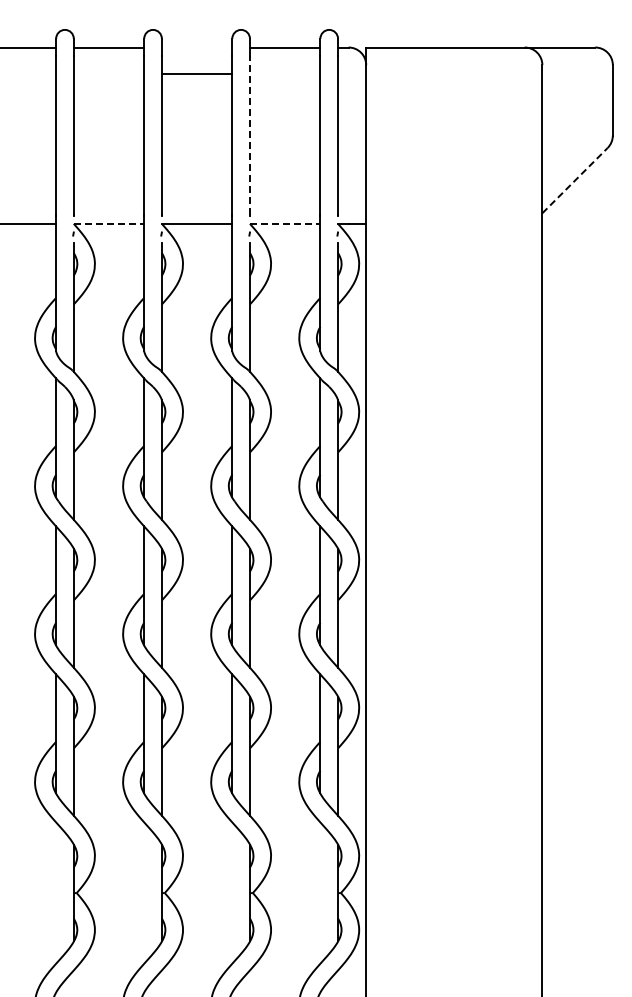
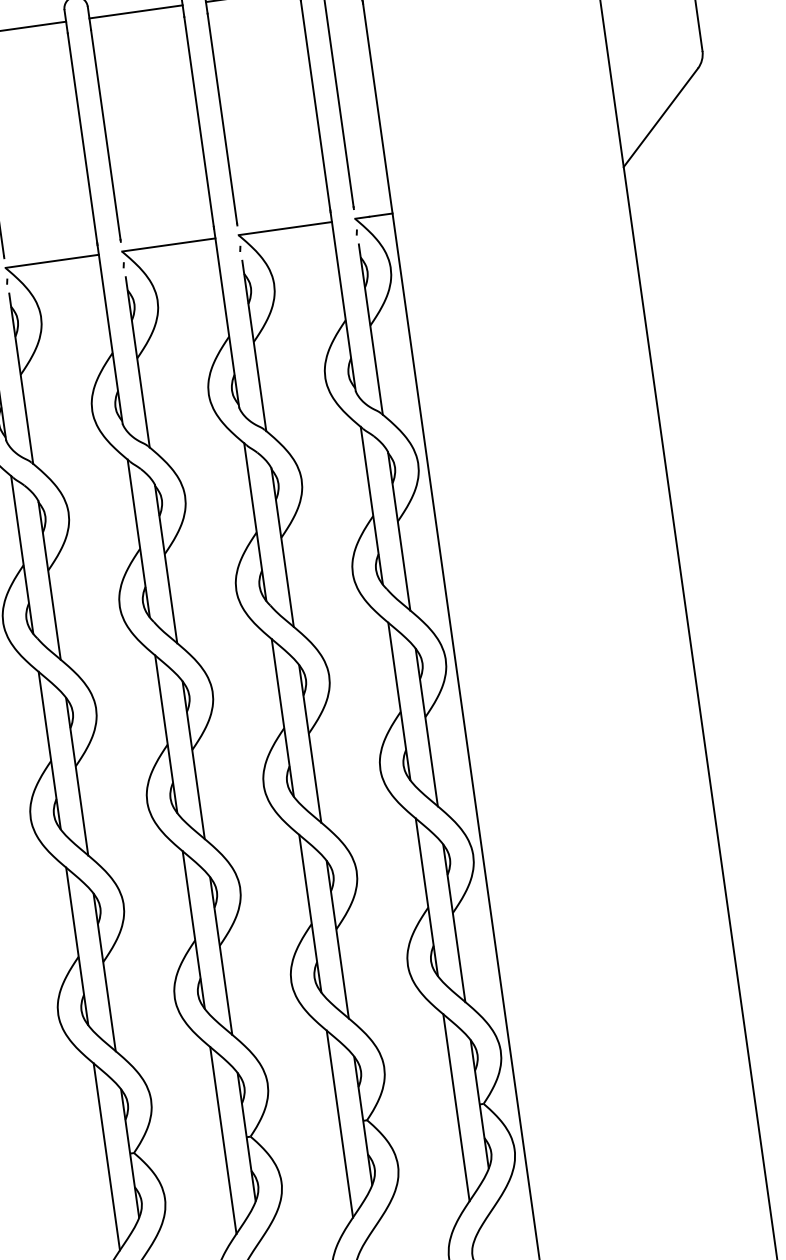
line: (196, 73) -> (135, 11), moved
line: (249, 135) -> (221, 118), dashed -> solid
line: (575, 180) -> (661, 117), dashed -> solid
line: (109, 223) -> (52, 261), dashed -> solid
line: (285, 223) -> (285, 228), dashed -> solid
line: (56, 892) -> (107, 1156), added
line: (144, 892) -> (223, 1139), added
line: (232, 892) -> (340, 1123), added
line: (320, 892) -> (456, 1106), added

